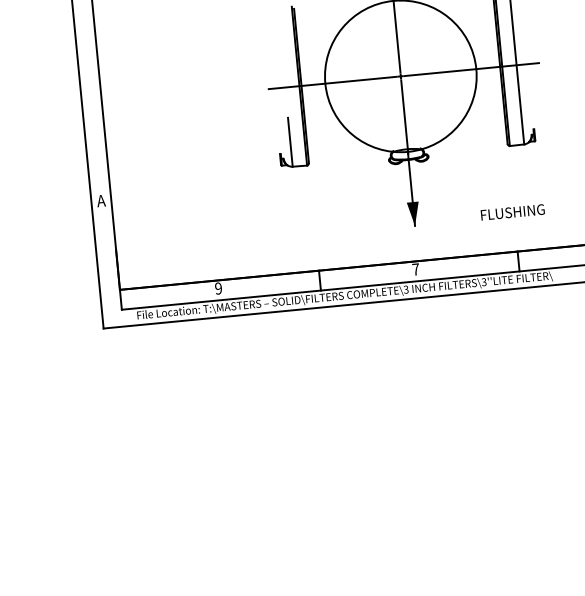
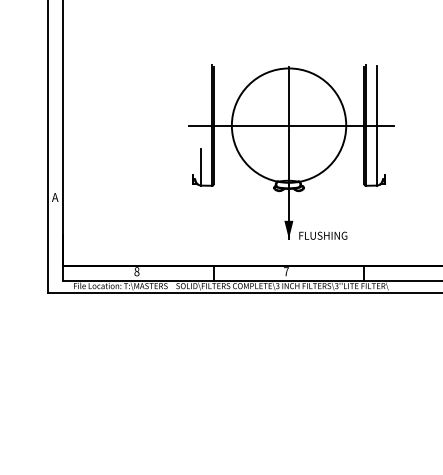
text: (513, 211) -> (323, 235), moved
text: (217, 288) -> (136, 271), 9 -> 8

